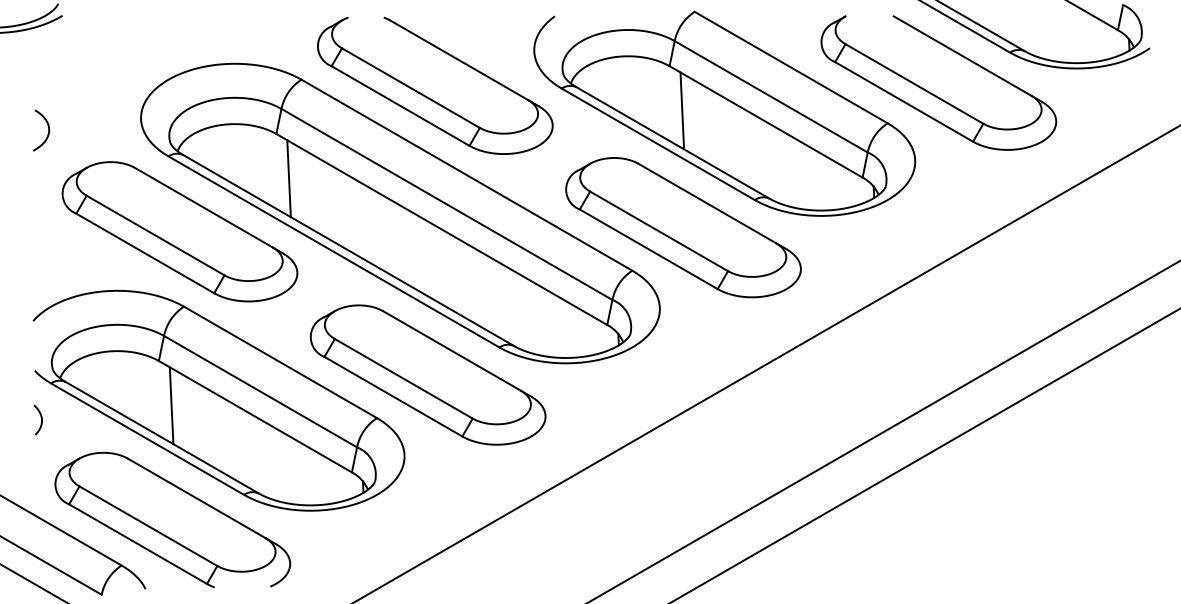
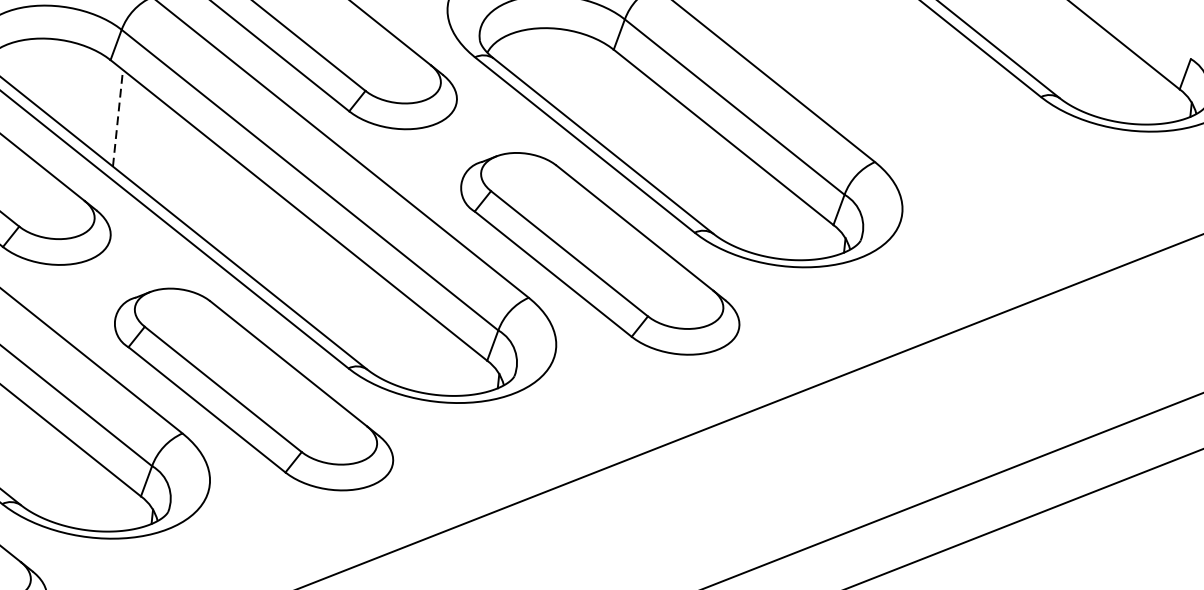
part: (933, 93) -> (937, 133), removed
line: (682, 110) -> (621, 107), removed
line: (289, 178) -> (118, 118), solid -> dashed

